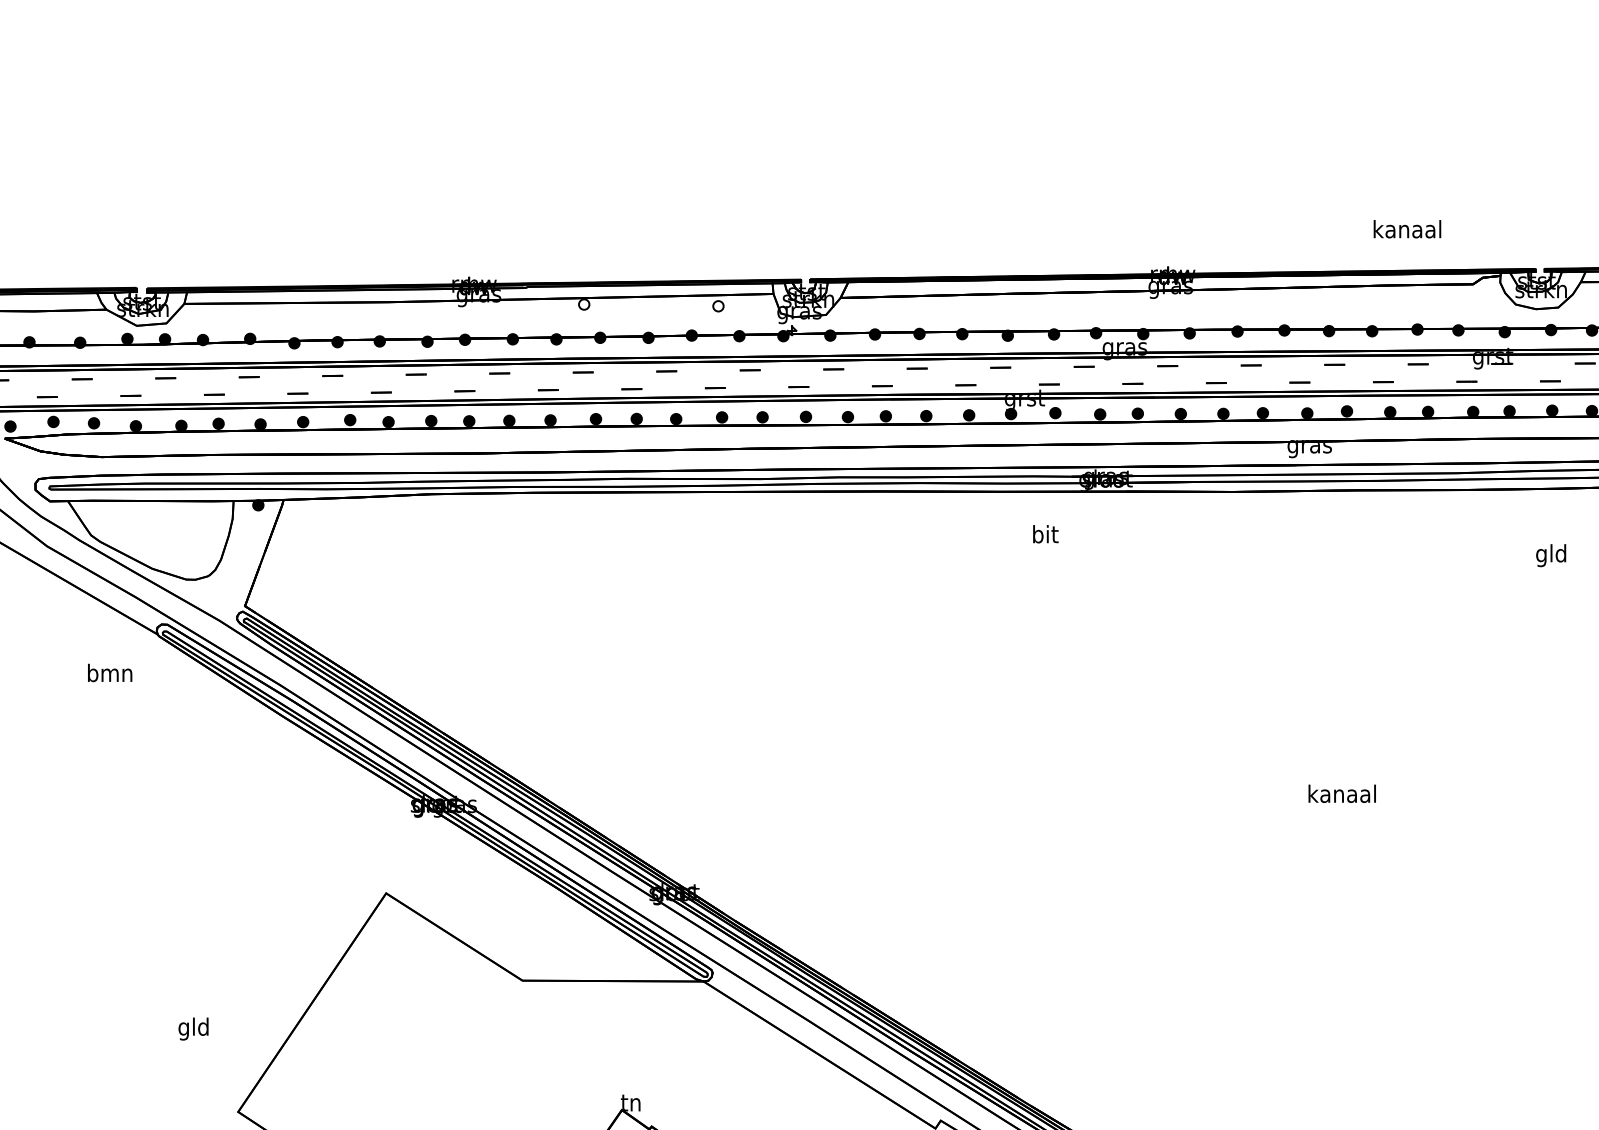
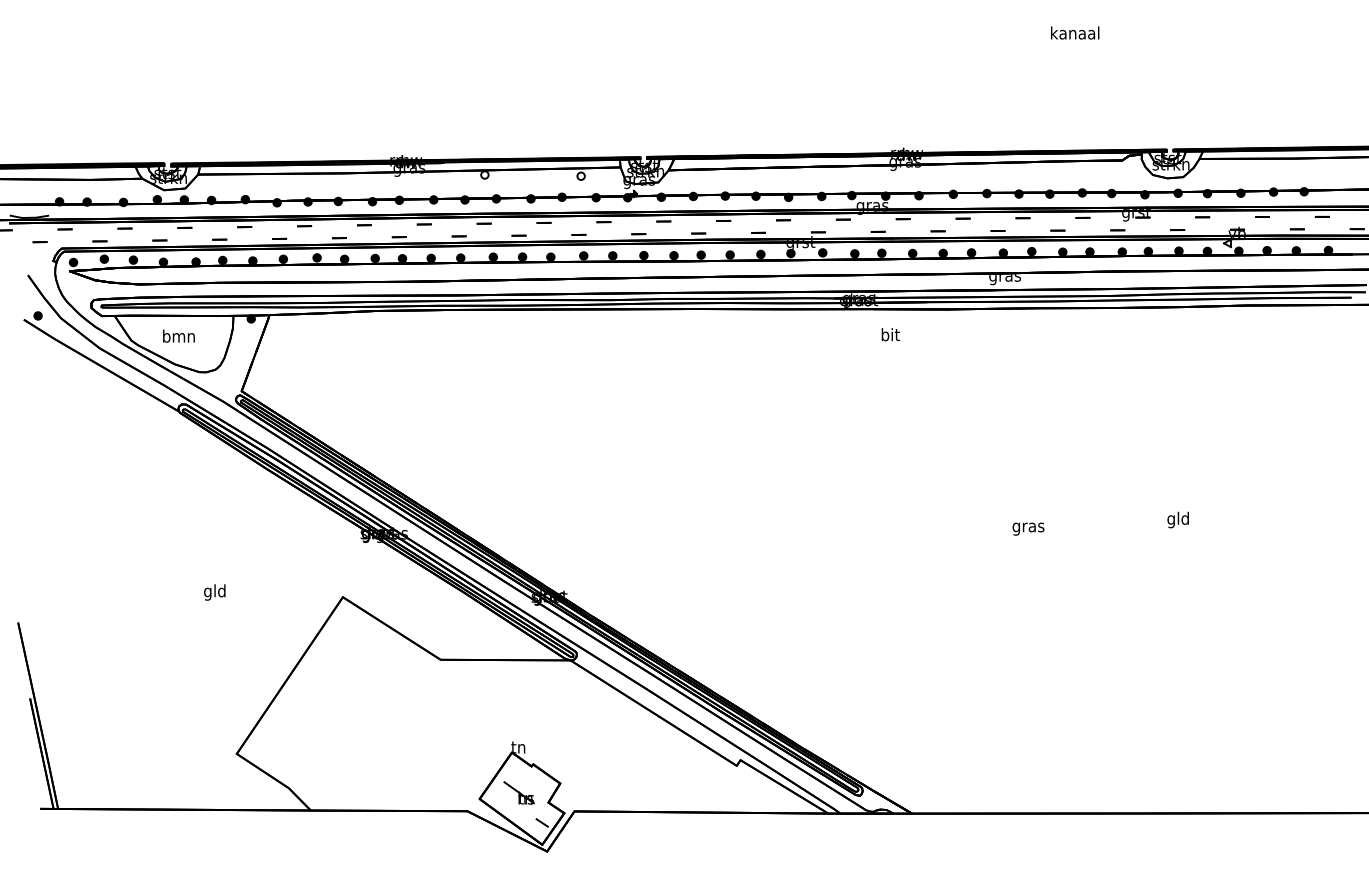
text: (1407, 228) -> (1075, 32), moved
text: (1045, 533) -> (890, 334), moved
text: (1550, 554) -> (1177, 519), moved
text: (109, 672) -> (178, 335), moved
text: (1342, 796) -> (1028, 527), kanaal -> gras
text: (193, 1029) -> (214, 592), moved

